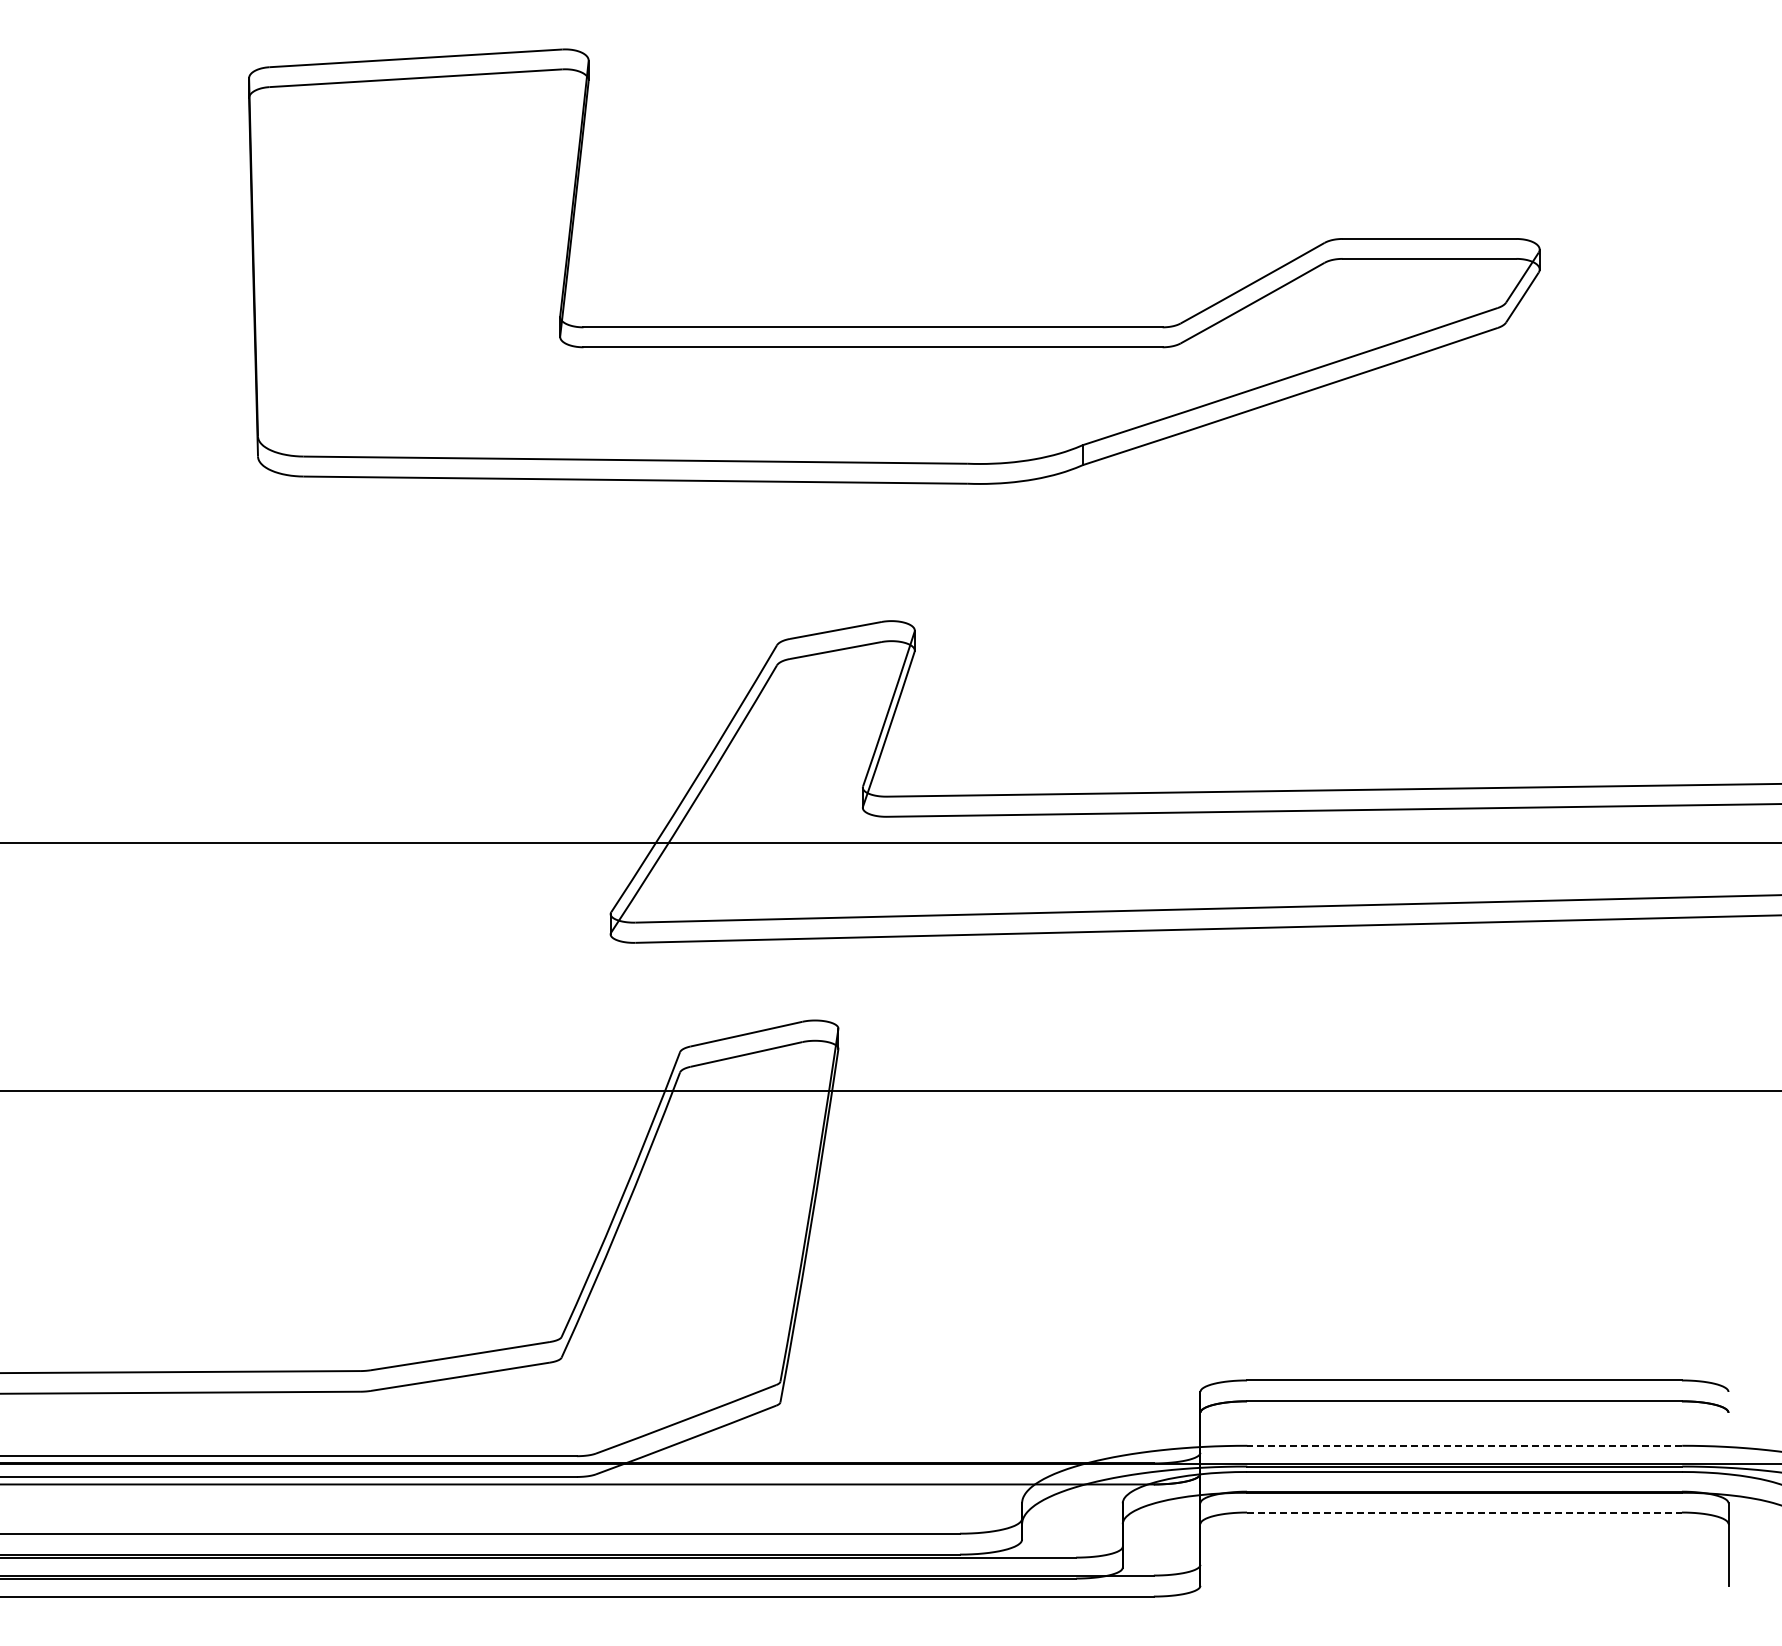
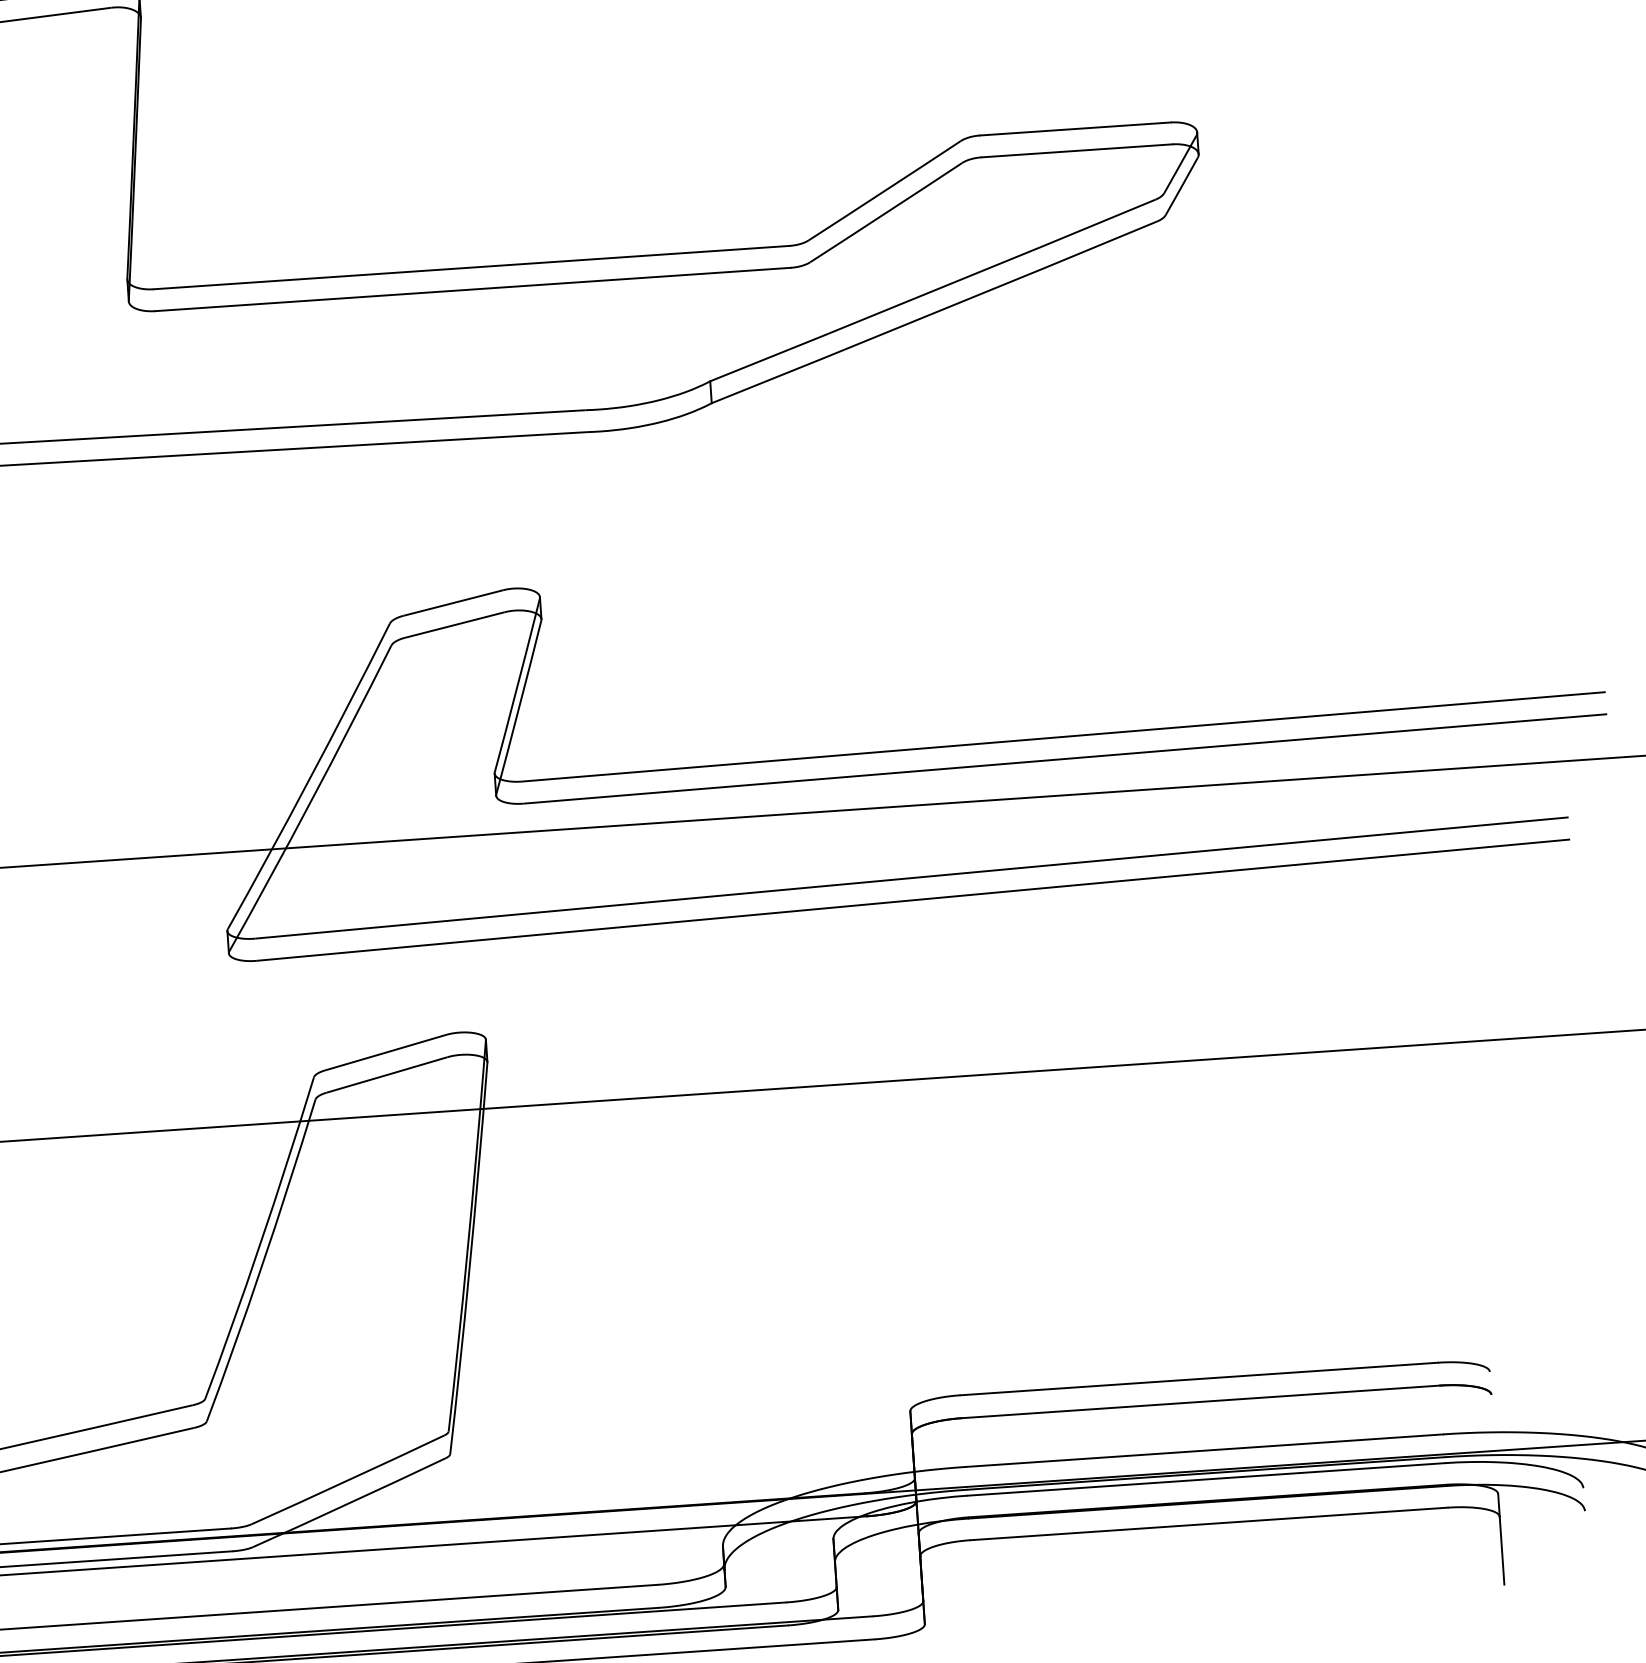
line: (1464, 1445) -> (1204, 1450), dashed -> solid
line: (1464, 1512) -> (1209, 1523), dashed -> solid

